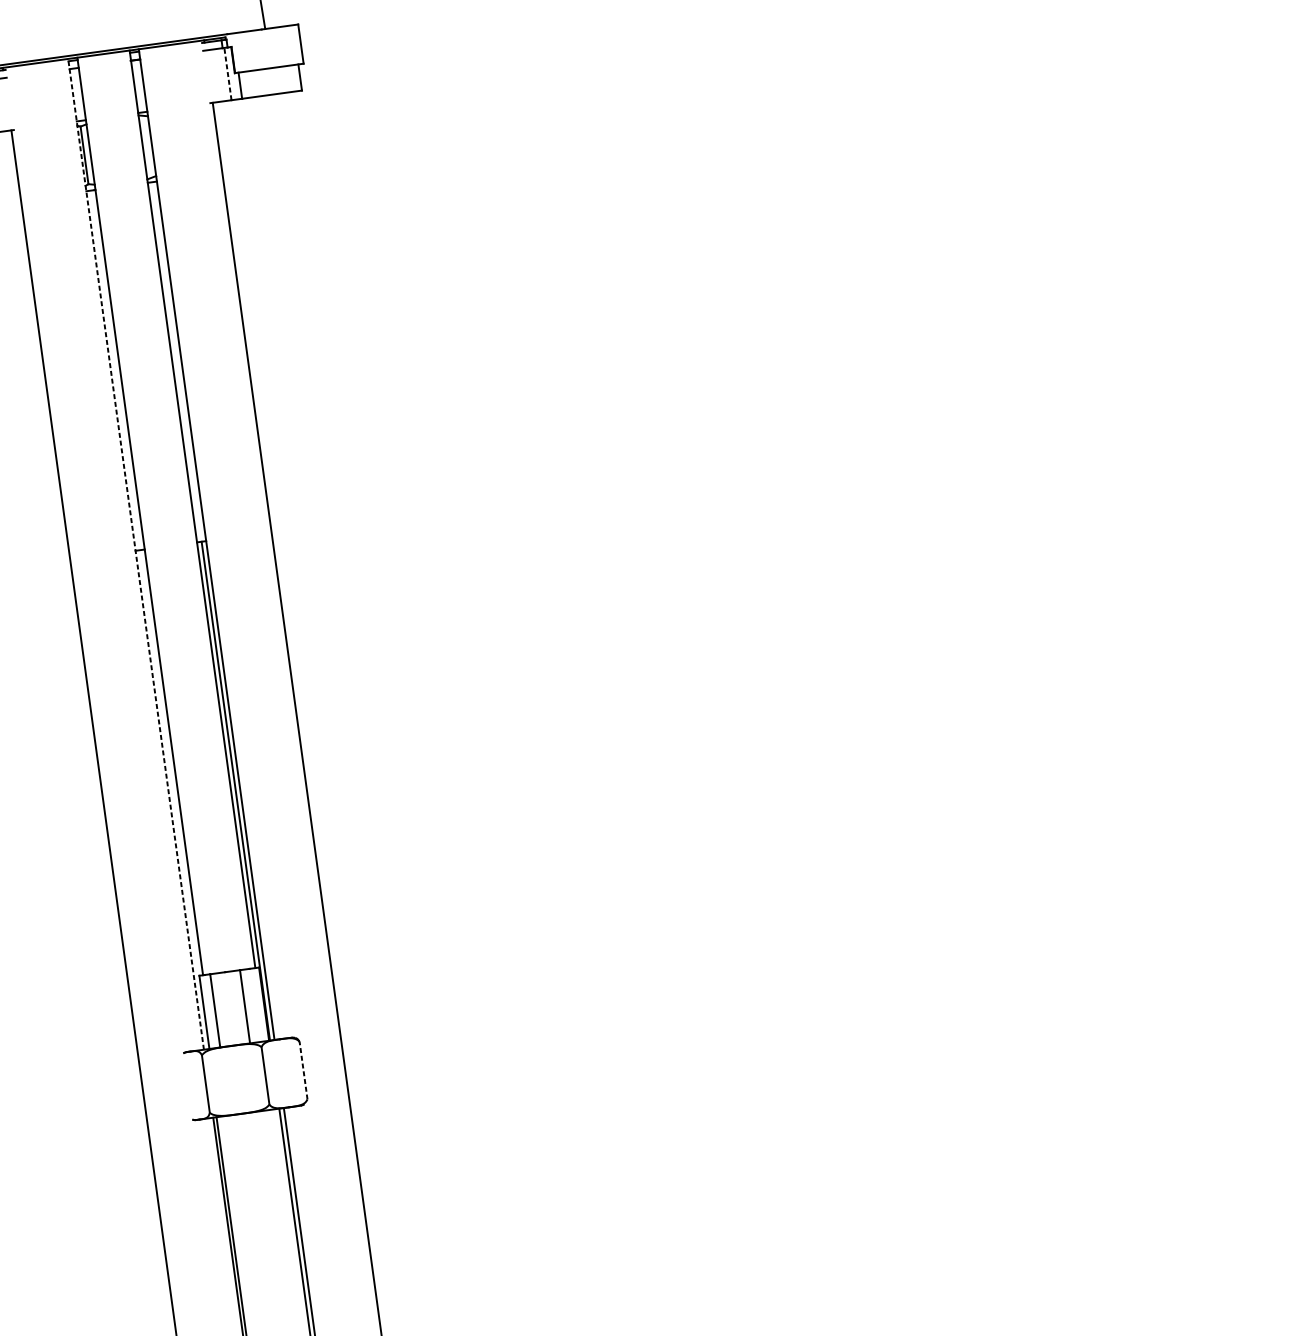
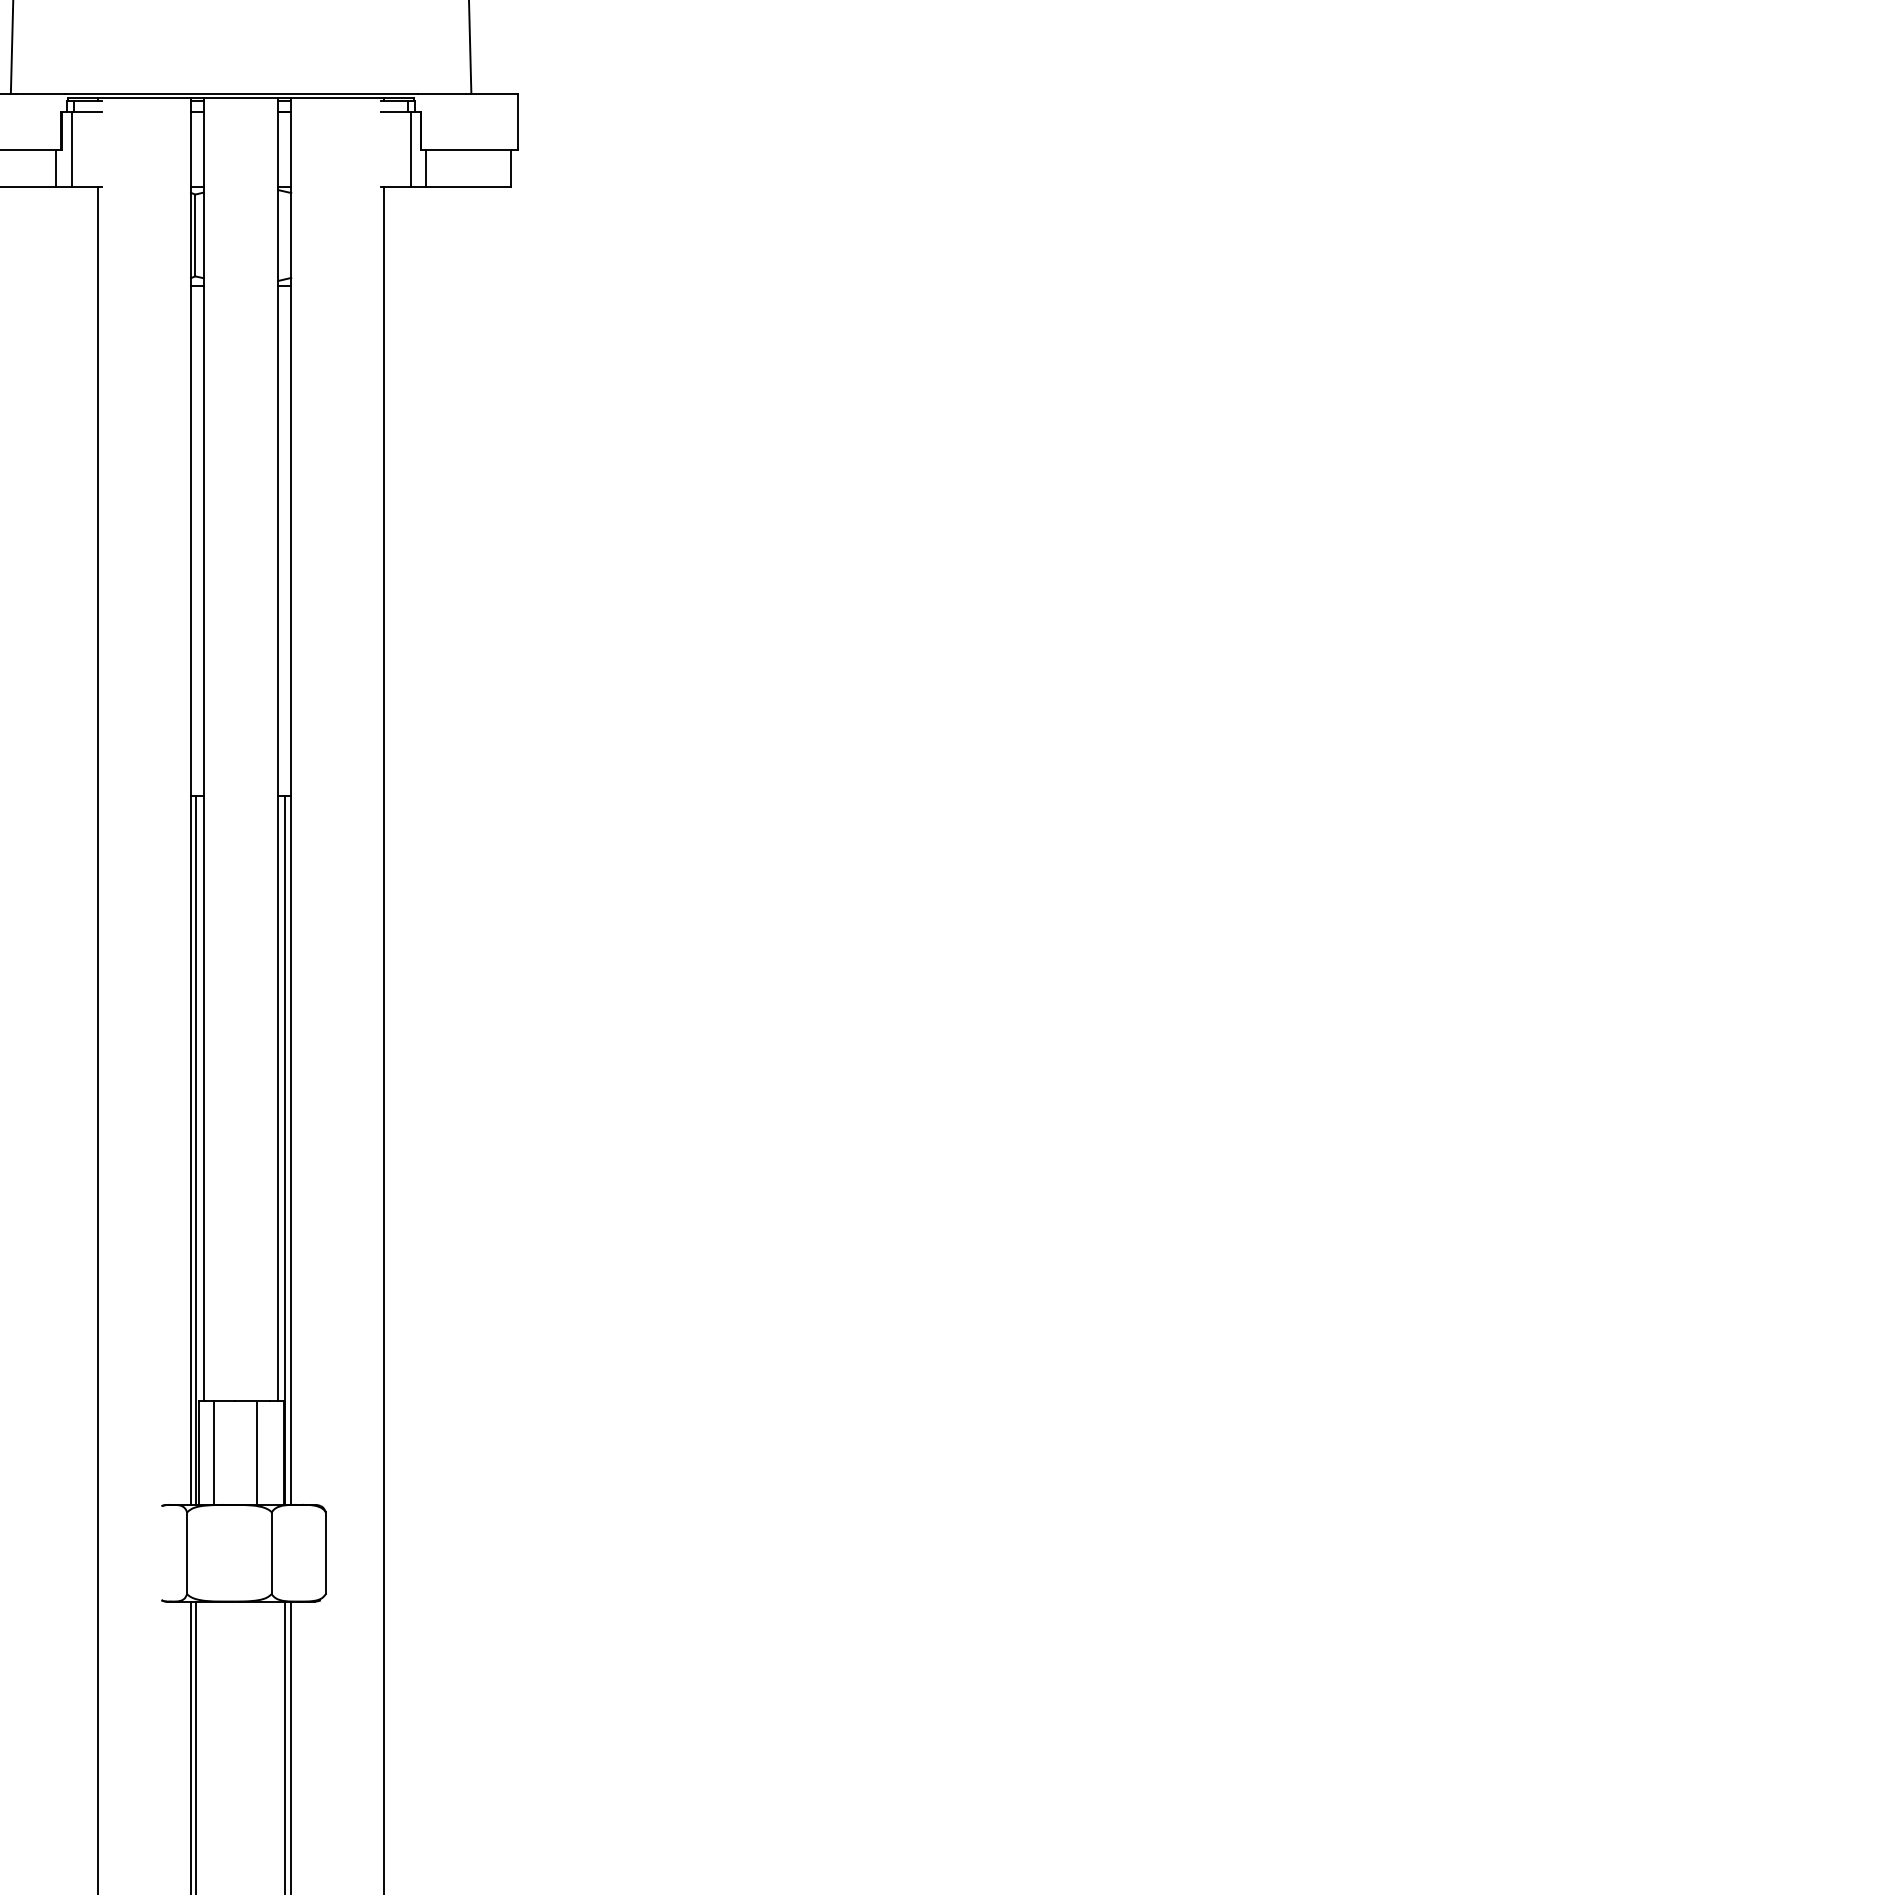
line: (227, 74) -> (410, 149), dashed -> solid
line: (135, 554) -> (190, 801), dashed -> solid
line: (172, 799) -> (195, 1150), added
line: (303, 1070) -> (325, 1553), dashed -> solid

